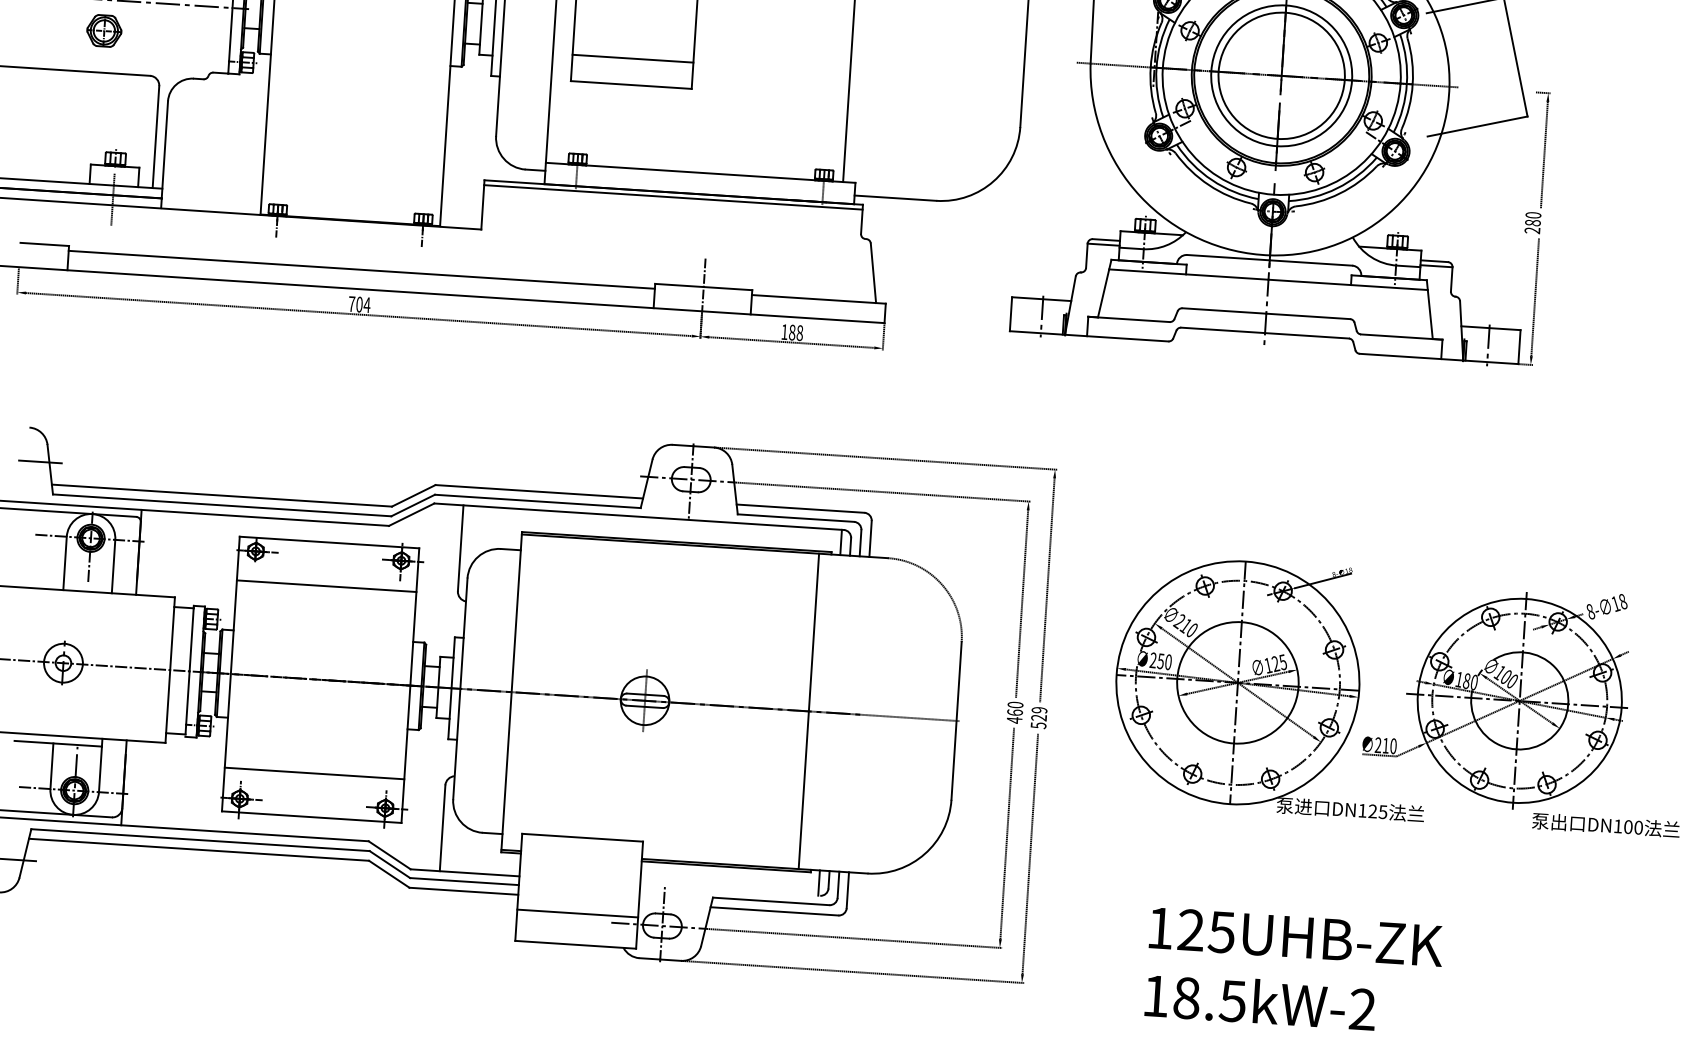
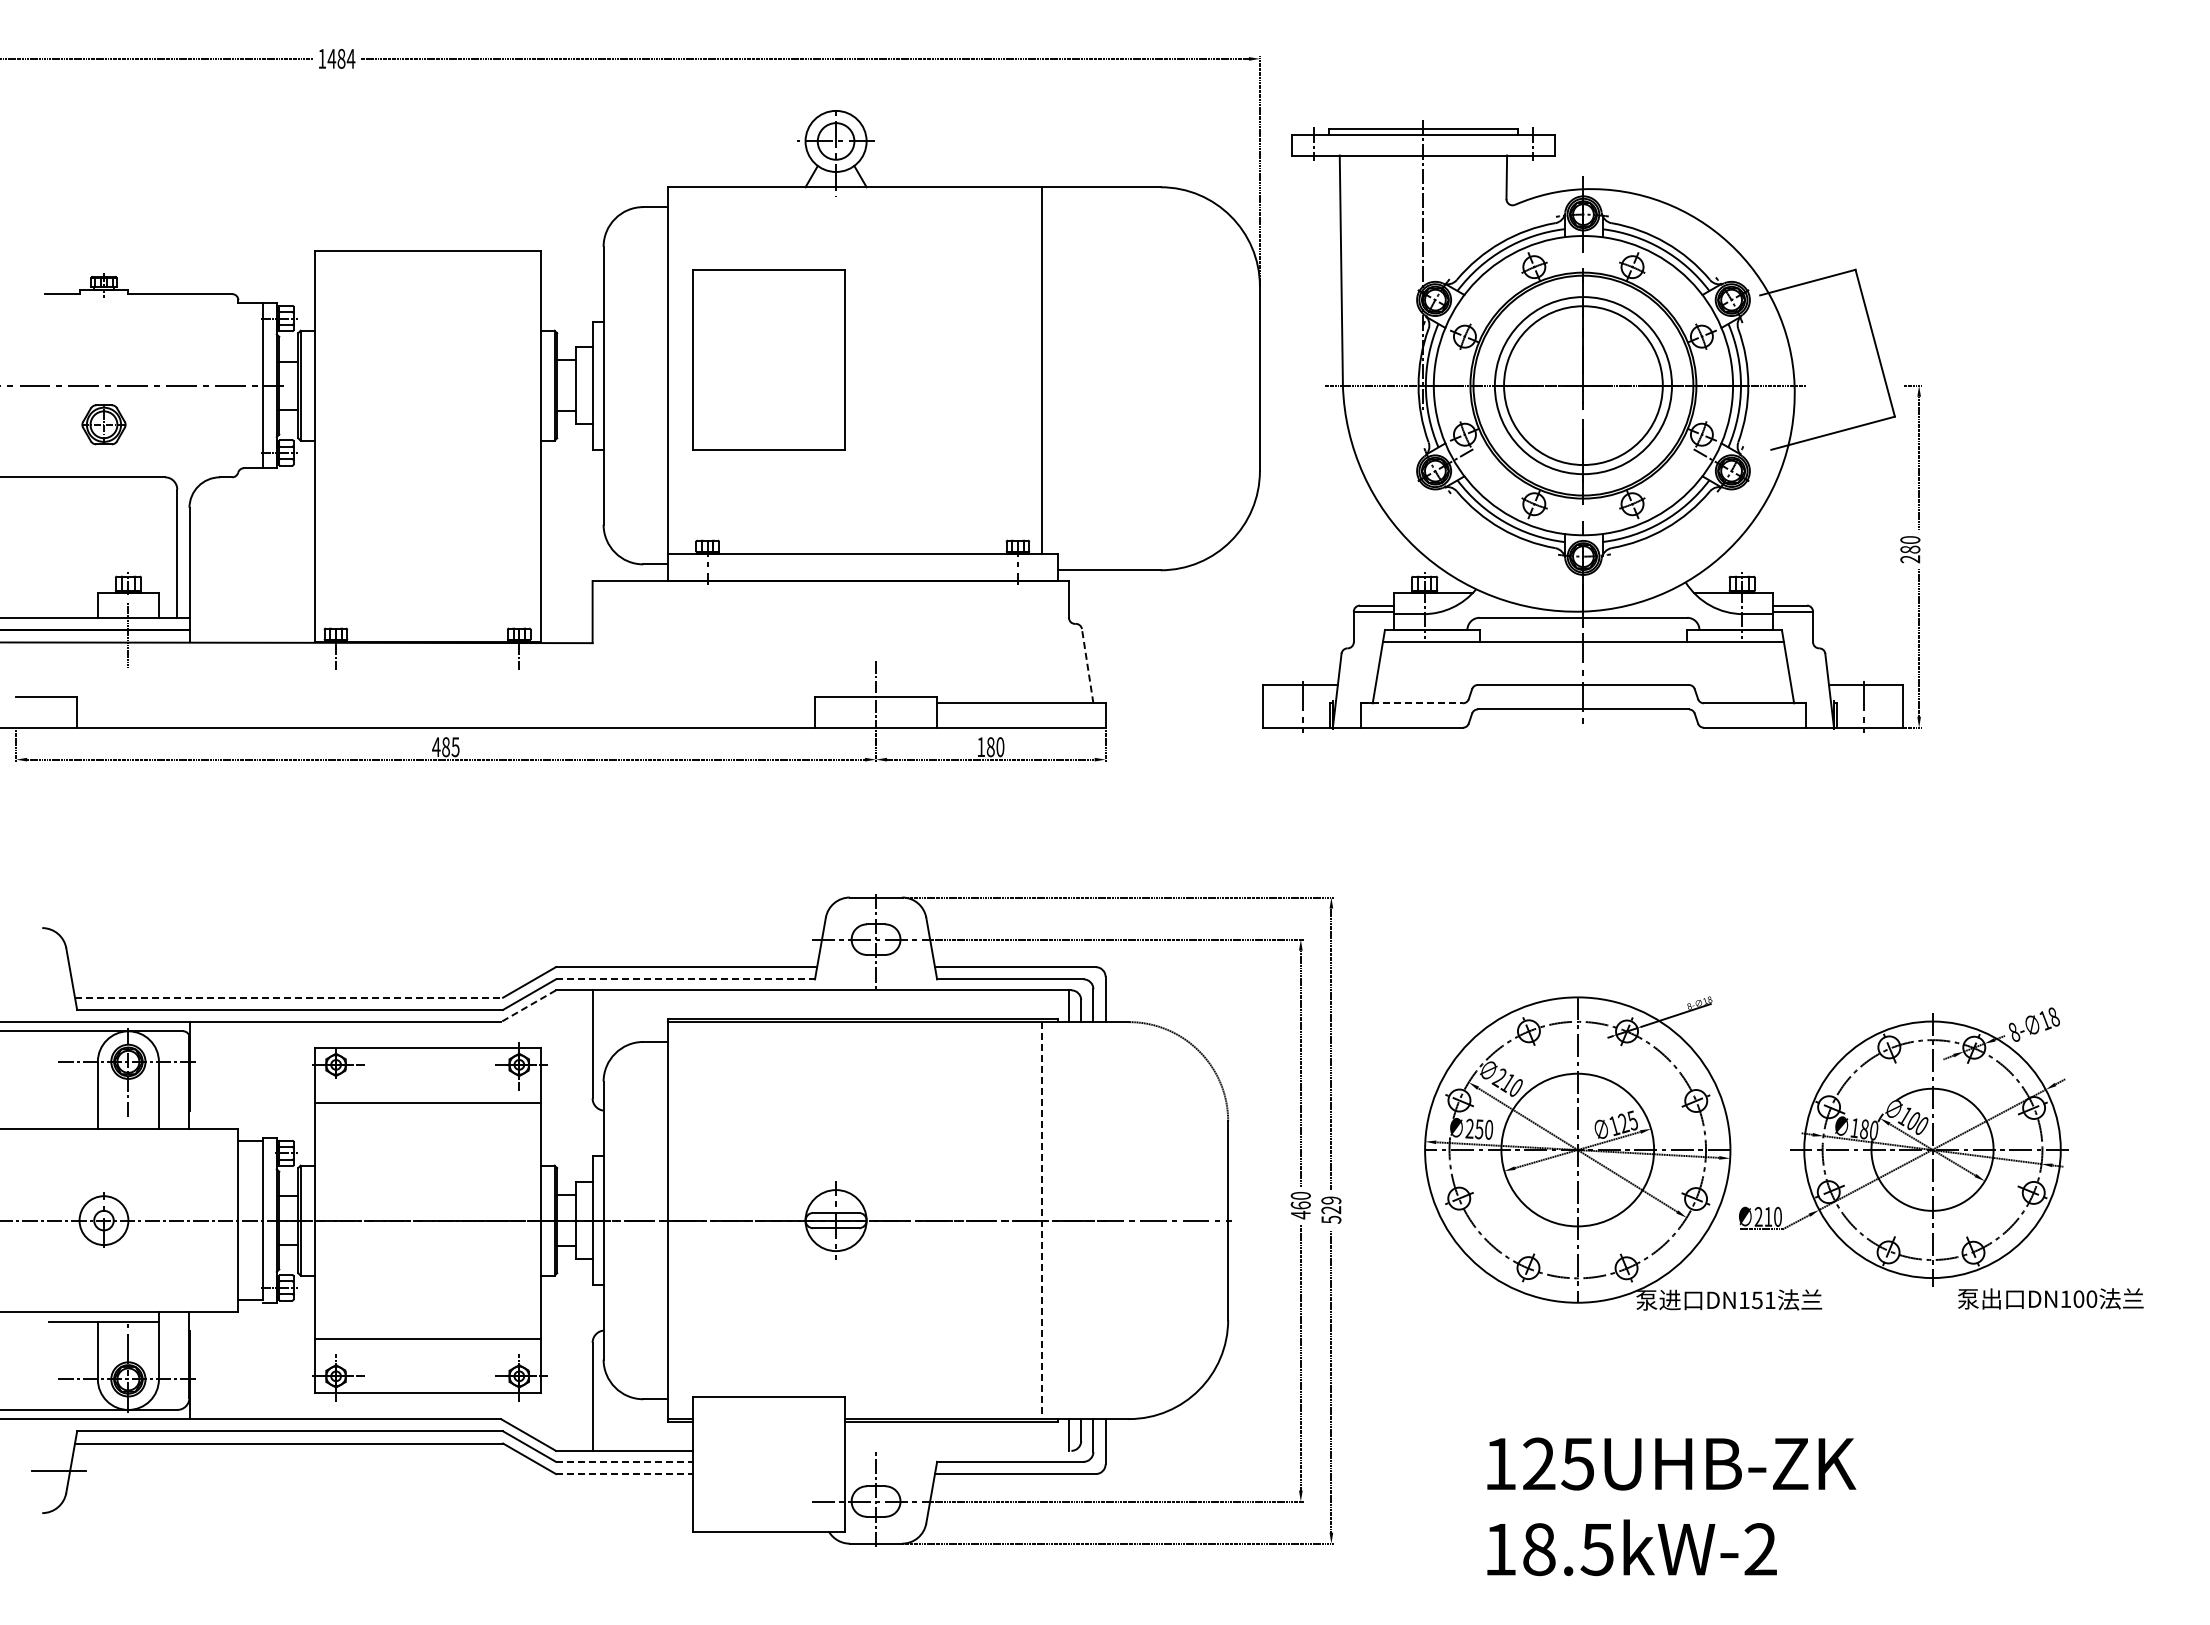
line: (632, 58) -> (768, 416), removed
line: (673, 197) -> (830, 587), removed
line: (362, 269) -> (446, 703), removed
line: (873, 273) -> (1087, 666), solid -> dashed
text: (359, 304) -> (445, 747), 704 -> 485
line: (1129, 319) -> (1412, 703), solid -> dashed
text: (800, 332) -> (1000, 746), 188 -> 180
line: (40, 462) -> (58, 970), removed
line: (222, 495) -> (289, 997), solid -> dashed
line: (537, 501) -> (685, 979), solid -> dashed
line: (411, 514) -> (528, 1006), solid -> dashed
line: (809, 712) -> (1042, 1221), solid -> dashed
text: (1377, 811) -> (1763, 1300), DN125 -> DN151
line: (464, 881) -> (624, 1461), solid -> dashed
line: (463, 891) -> (624, 1474), solid -> dashed
line: (577, 913) -> (768, 1492), removed

